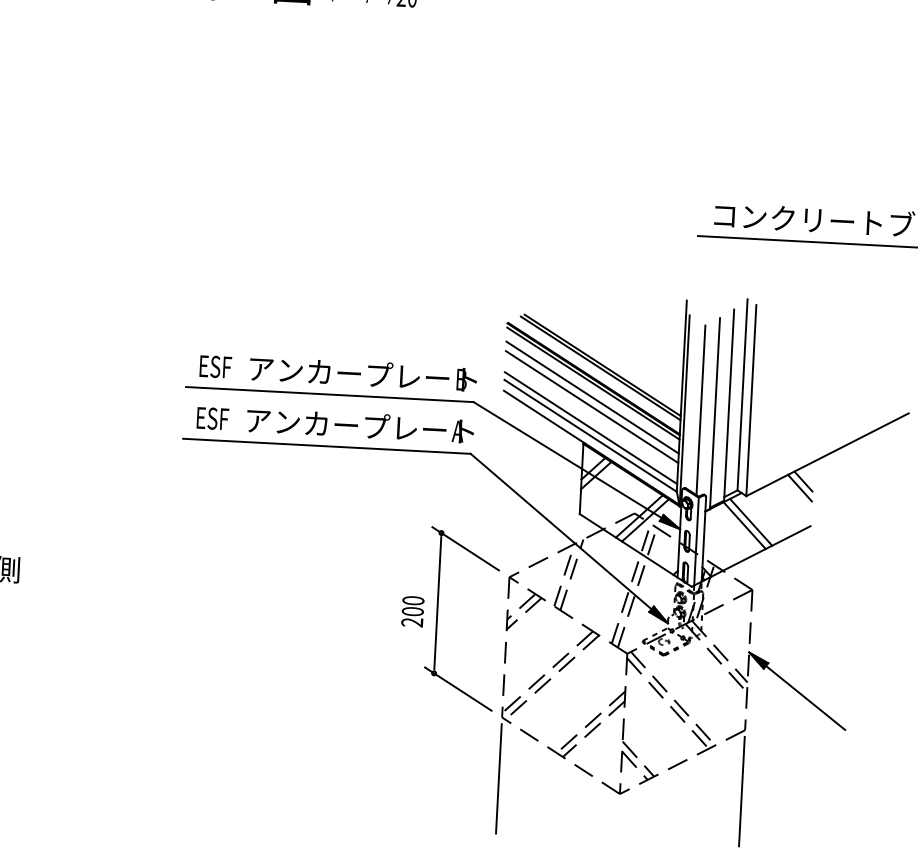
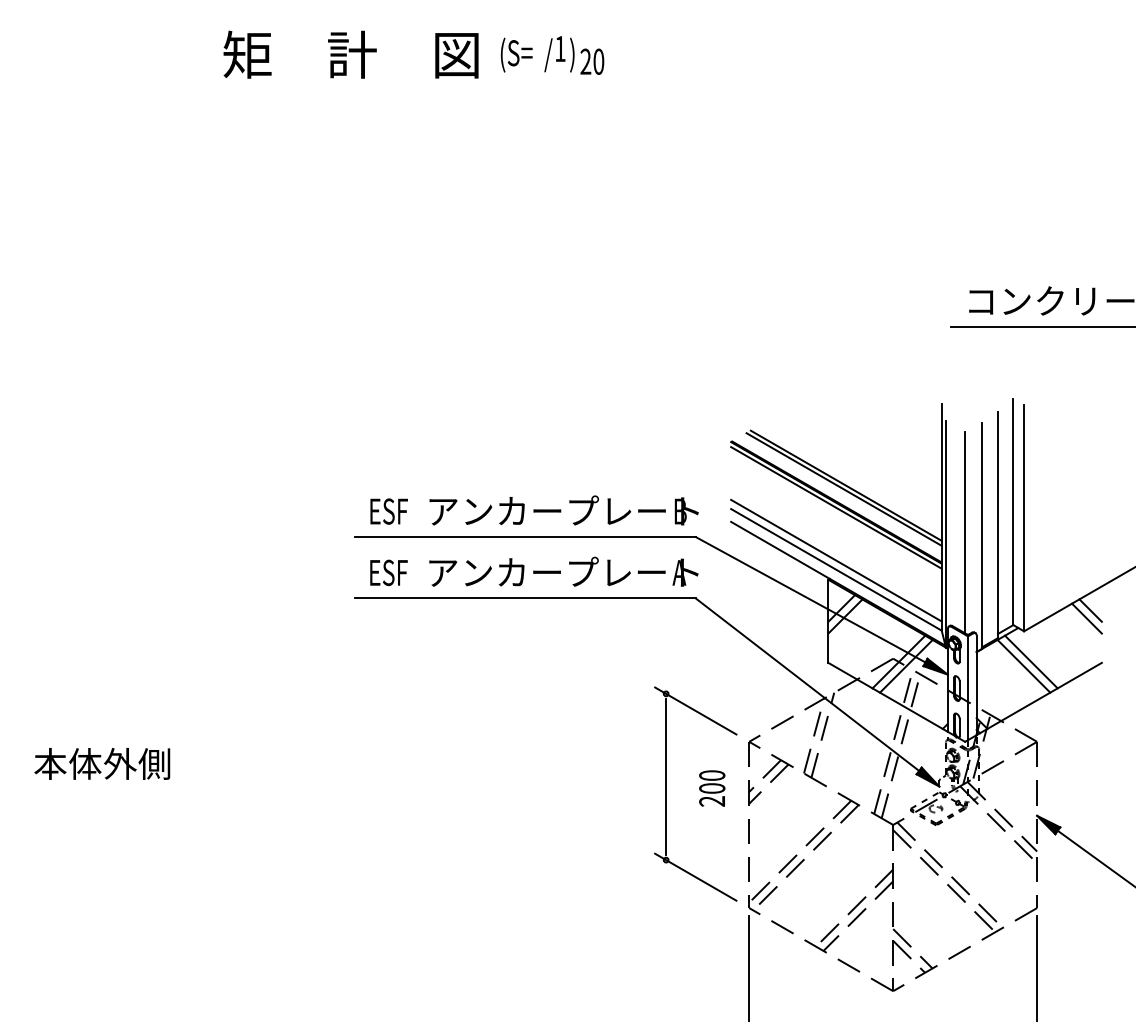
line: (592, 397) -> (836, 524), removed
line: (592, 406) -> (836, 535), removed
text: (413, 611) -> (712, 788), moved

